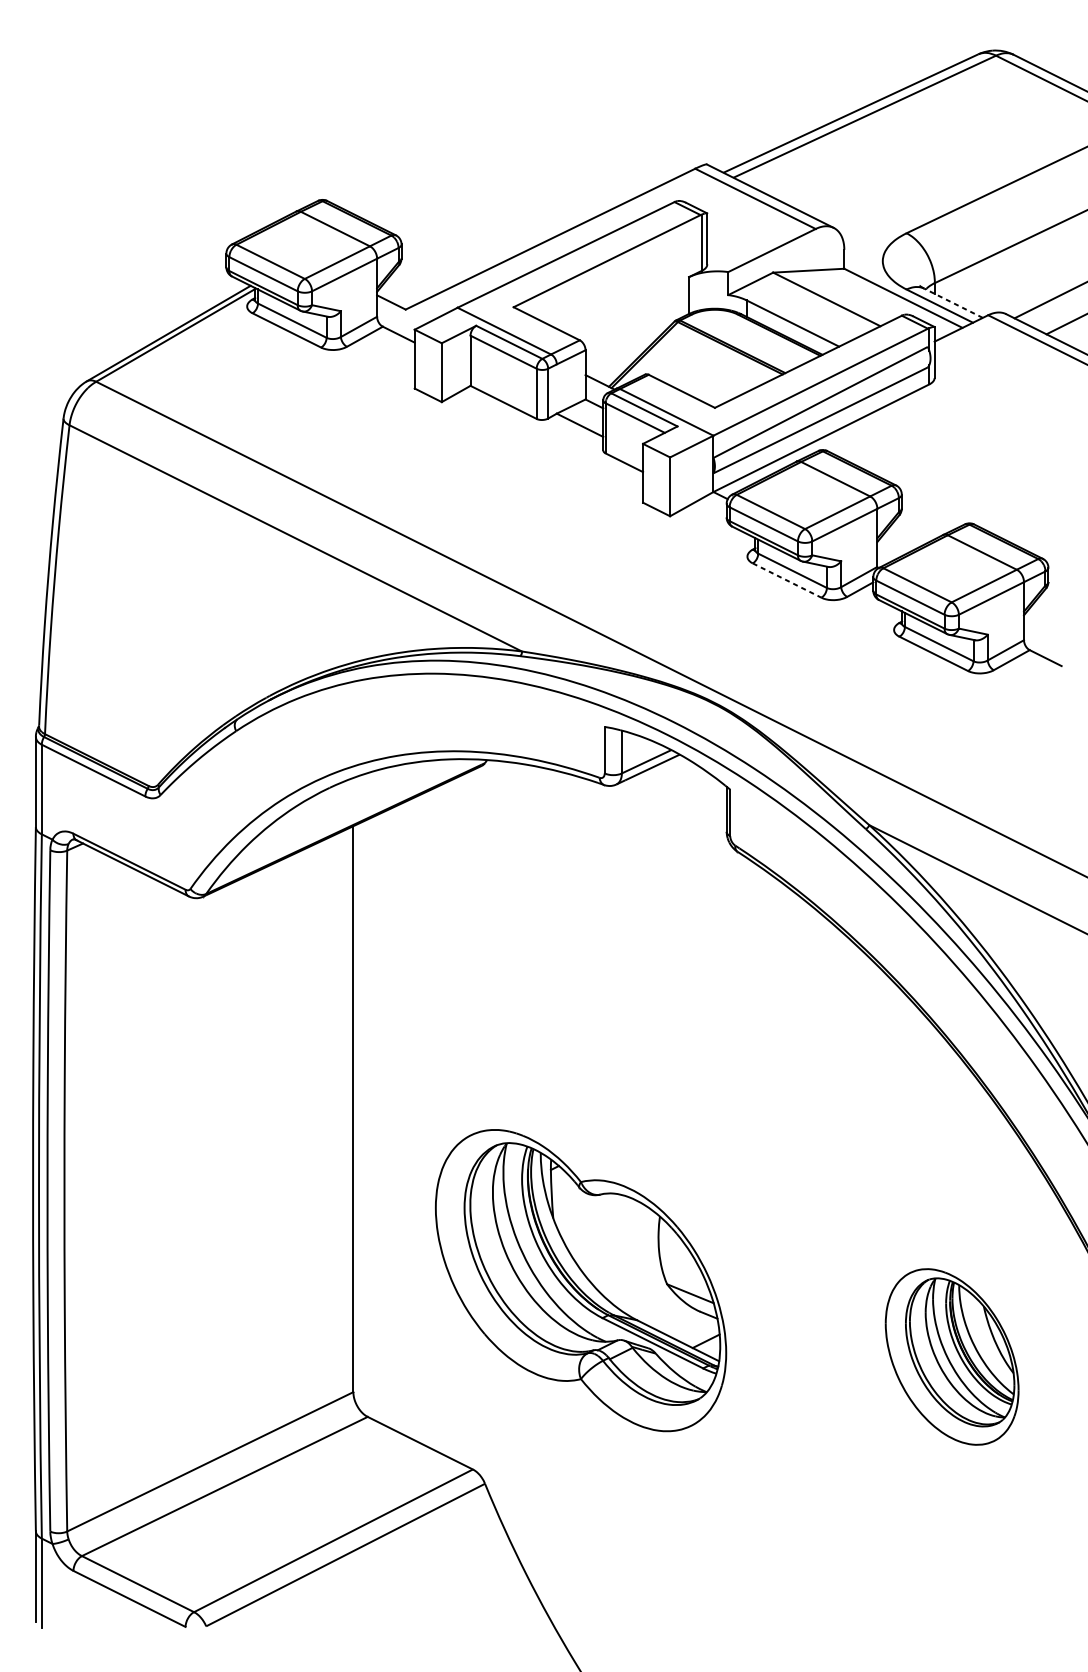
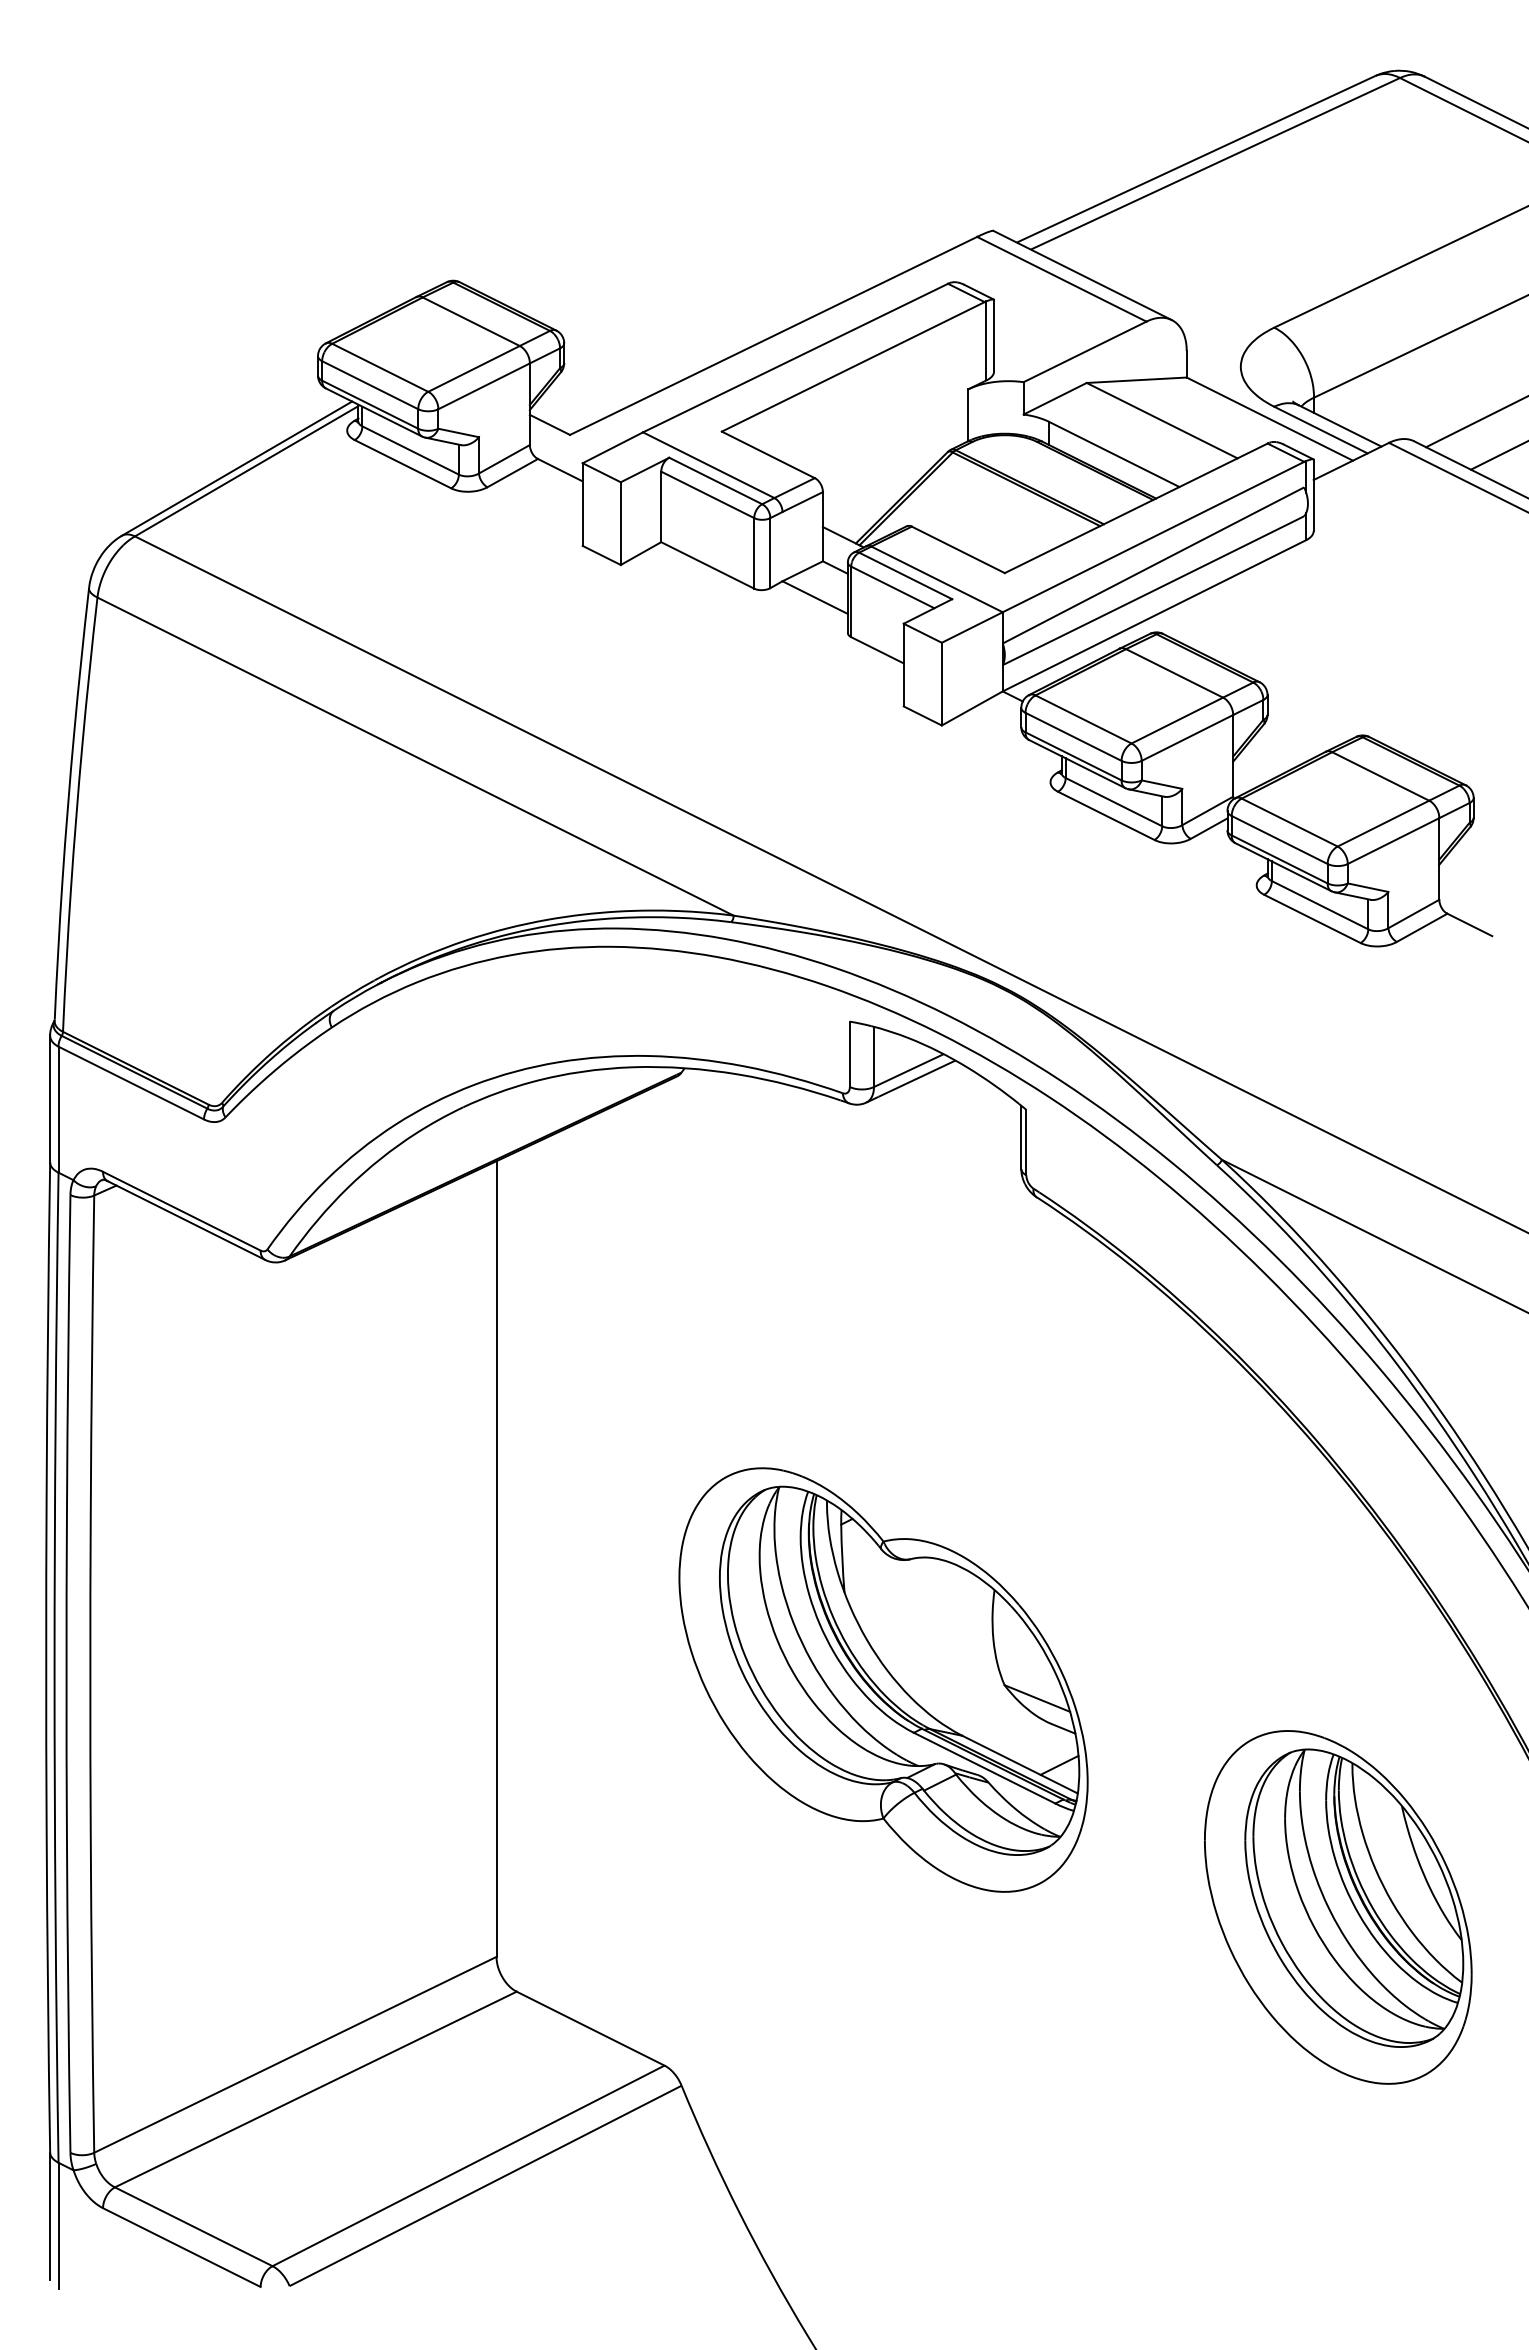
line: (952, 302) -> (1339, 425), dashed -> solid
line: (787, 580) -> (1106, 815), dashed -> solid
part: (580, 1280) -> (883, 1679), moved
part: (952, 1357) -> (1338, 1907), size x1.43

